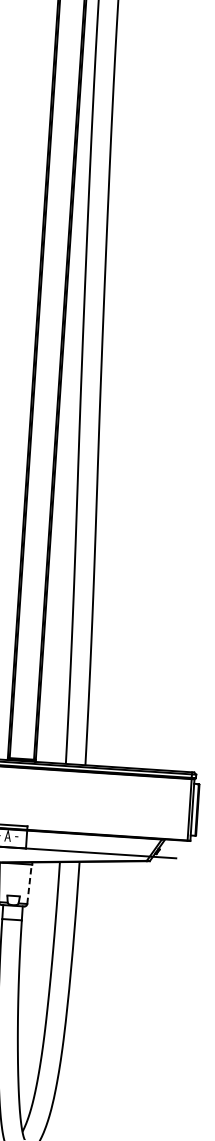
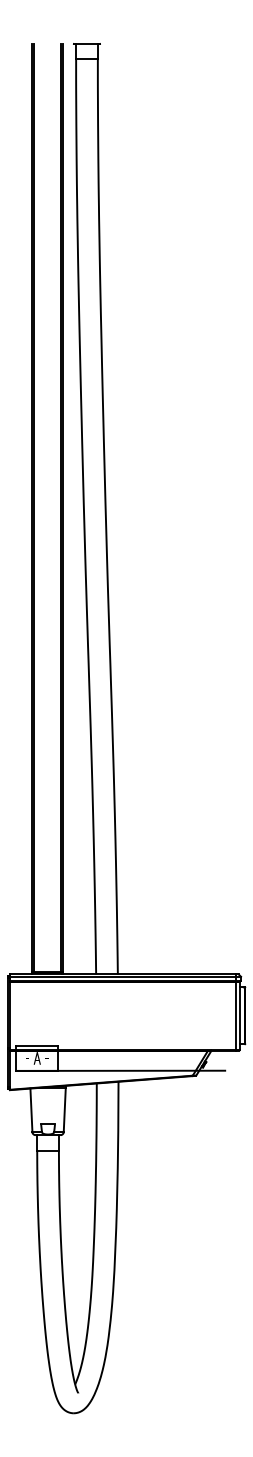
line: (29, 884) -> (64, 1110), dashed -> solid

